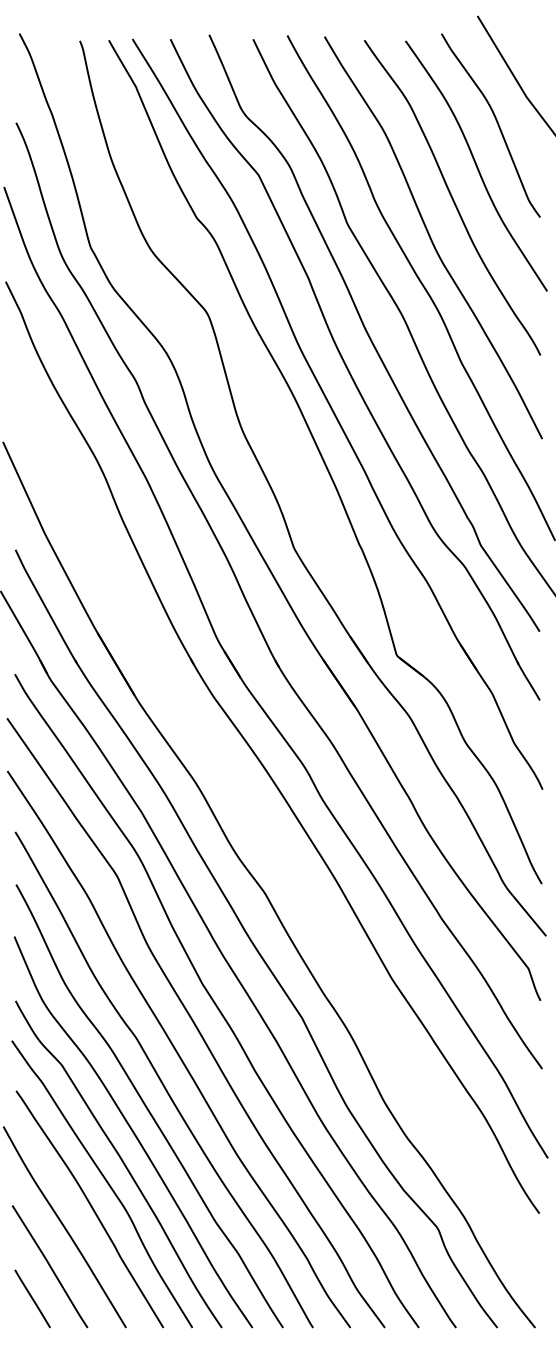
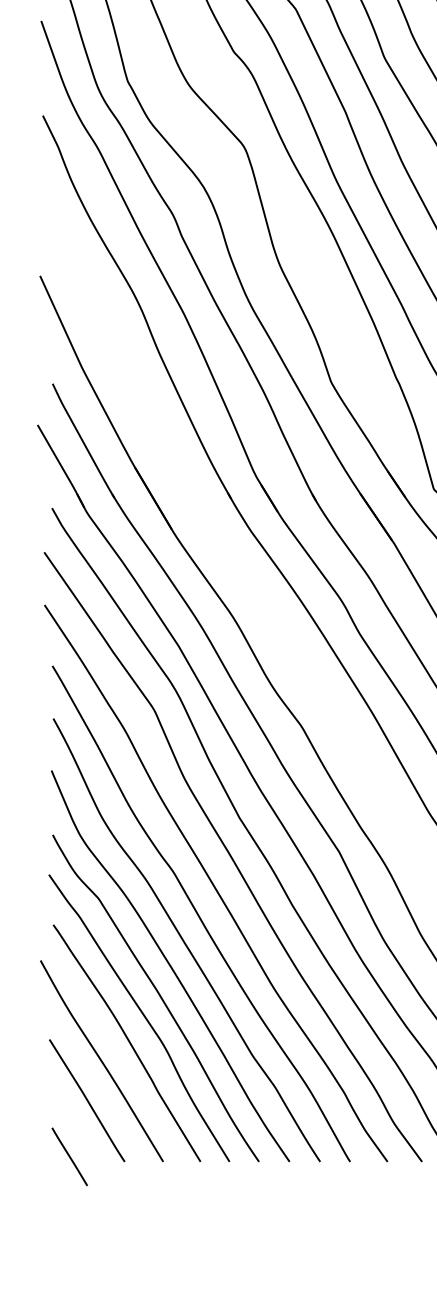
line: (32, 1298) -> (69, 1156), moved

